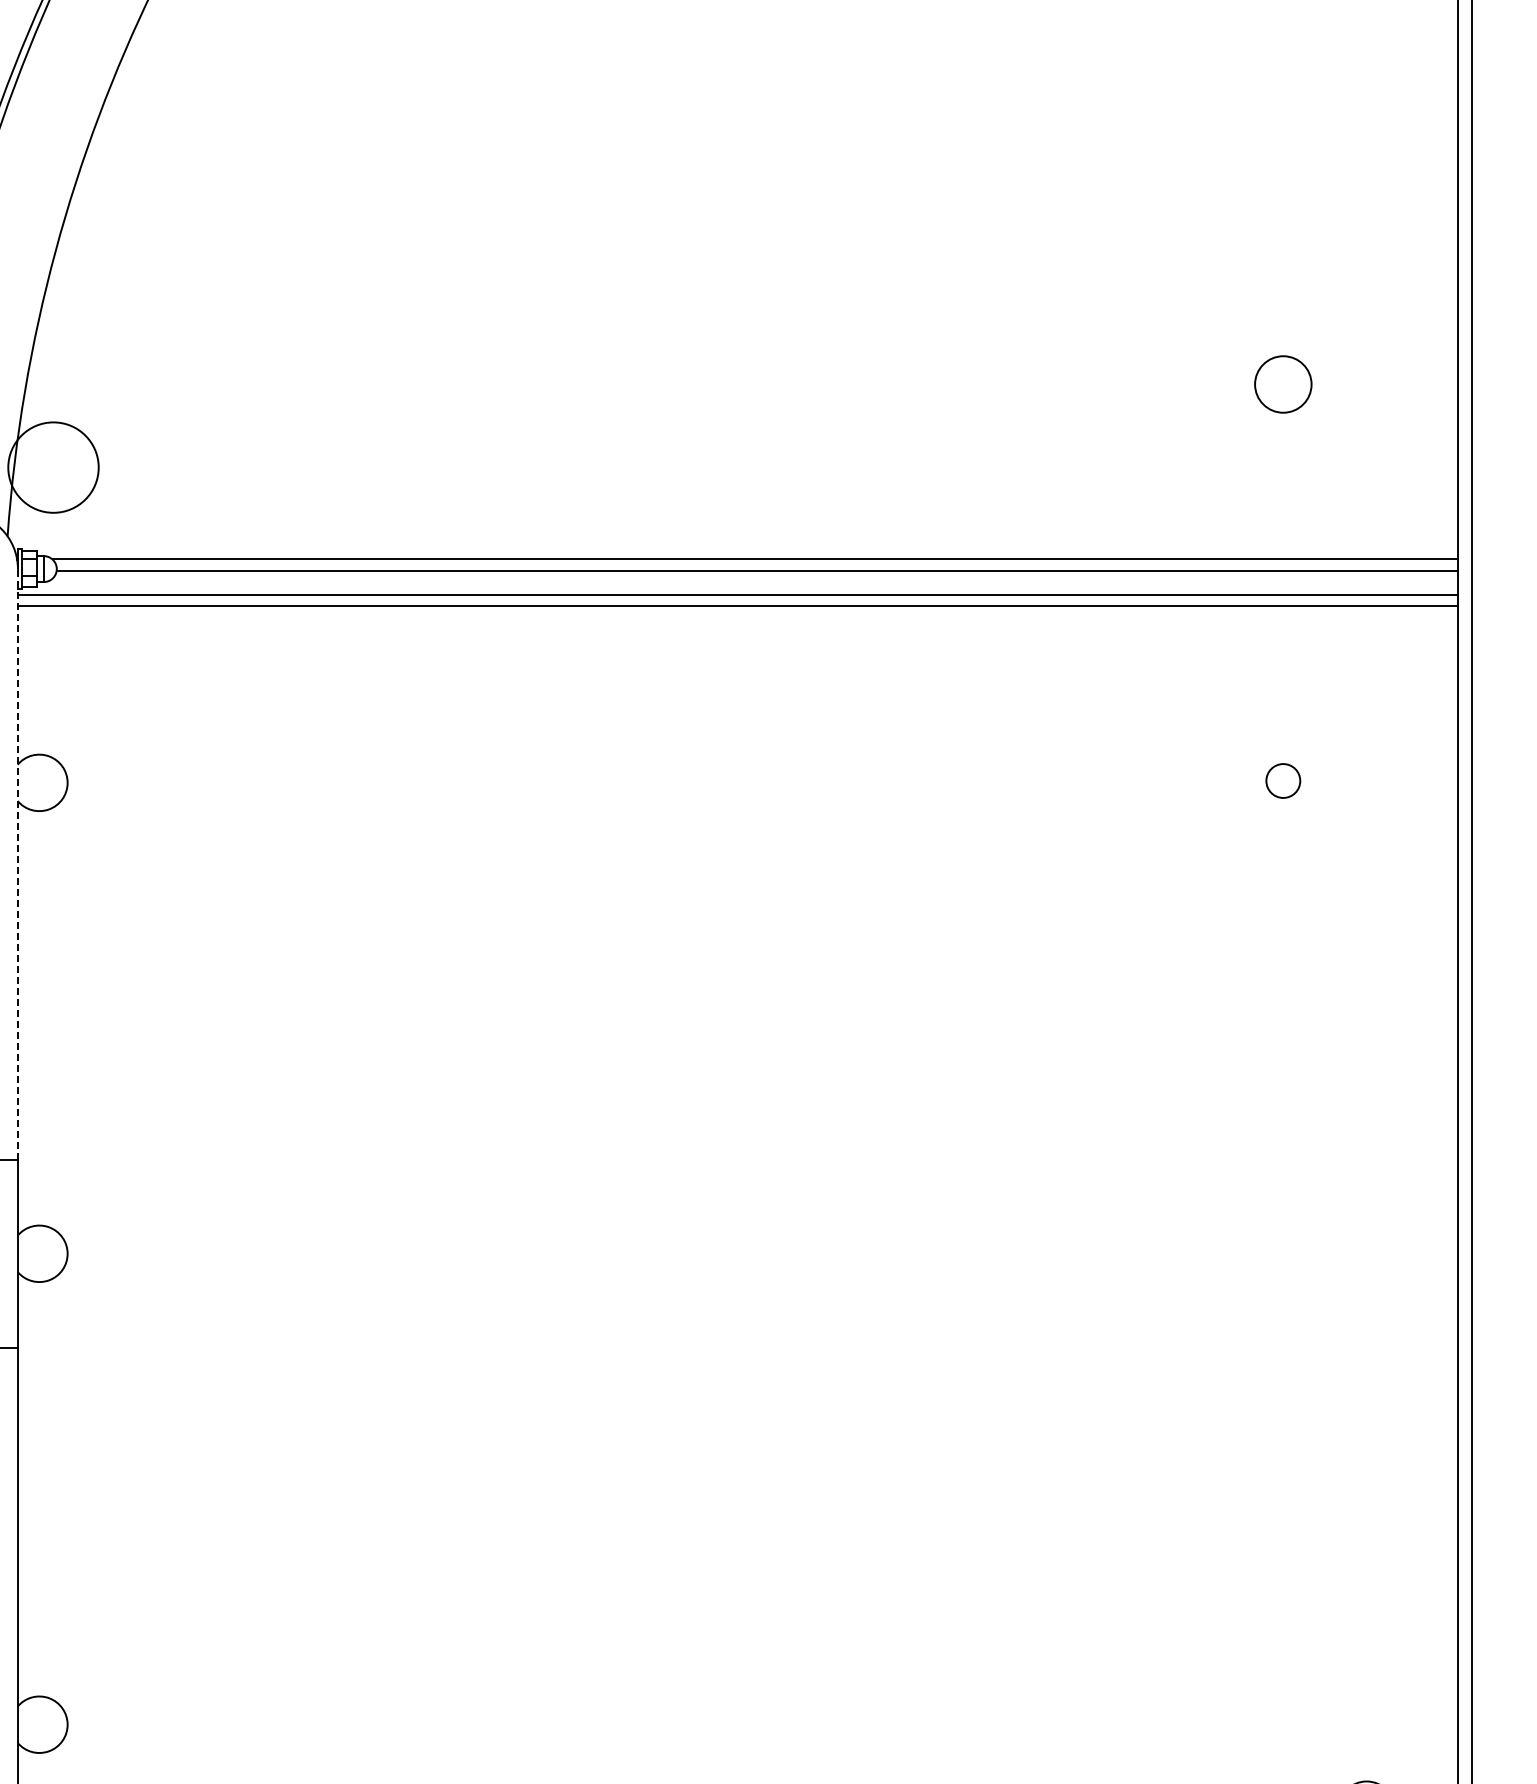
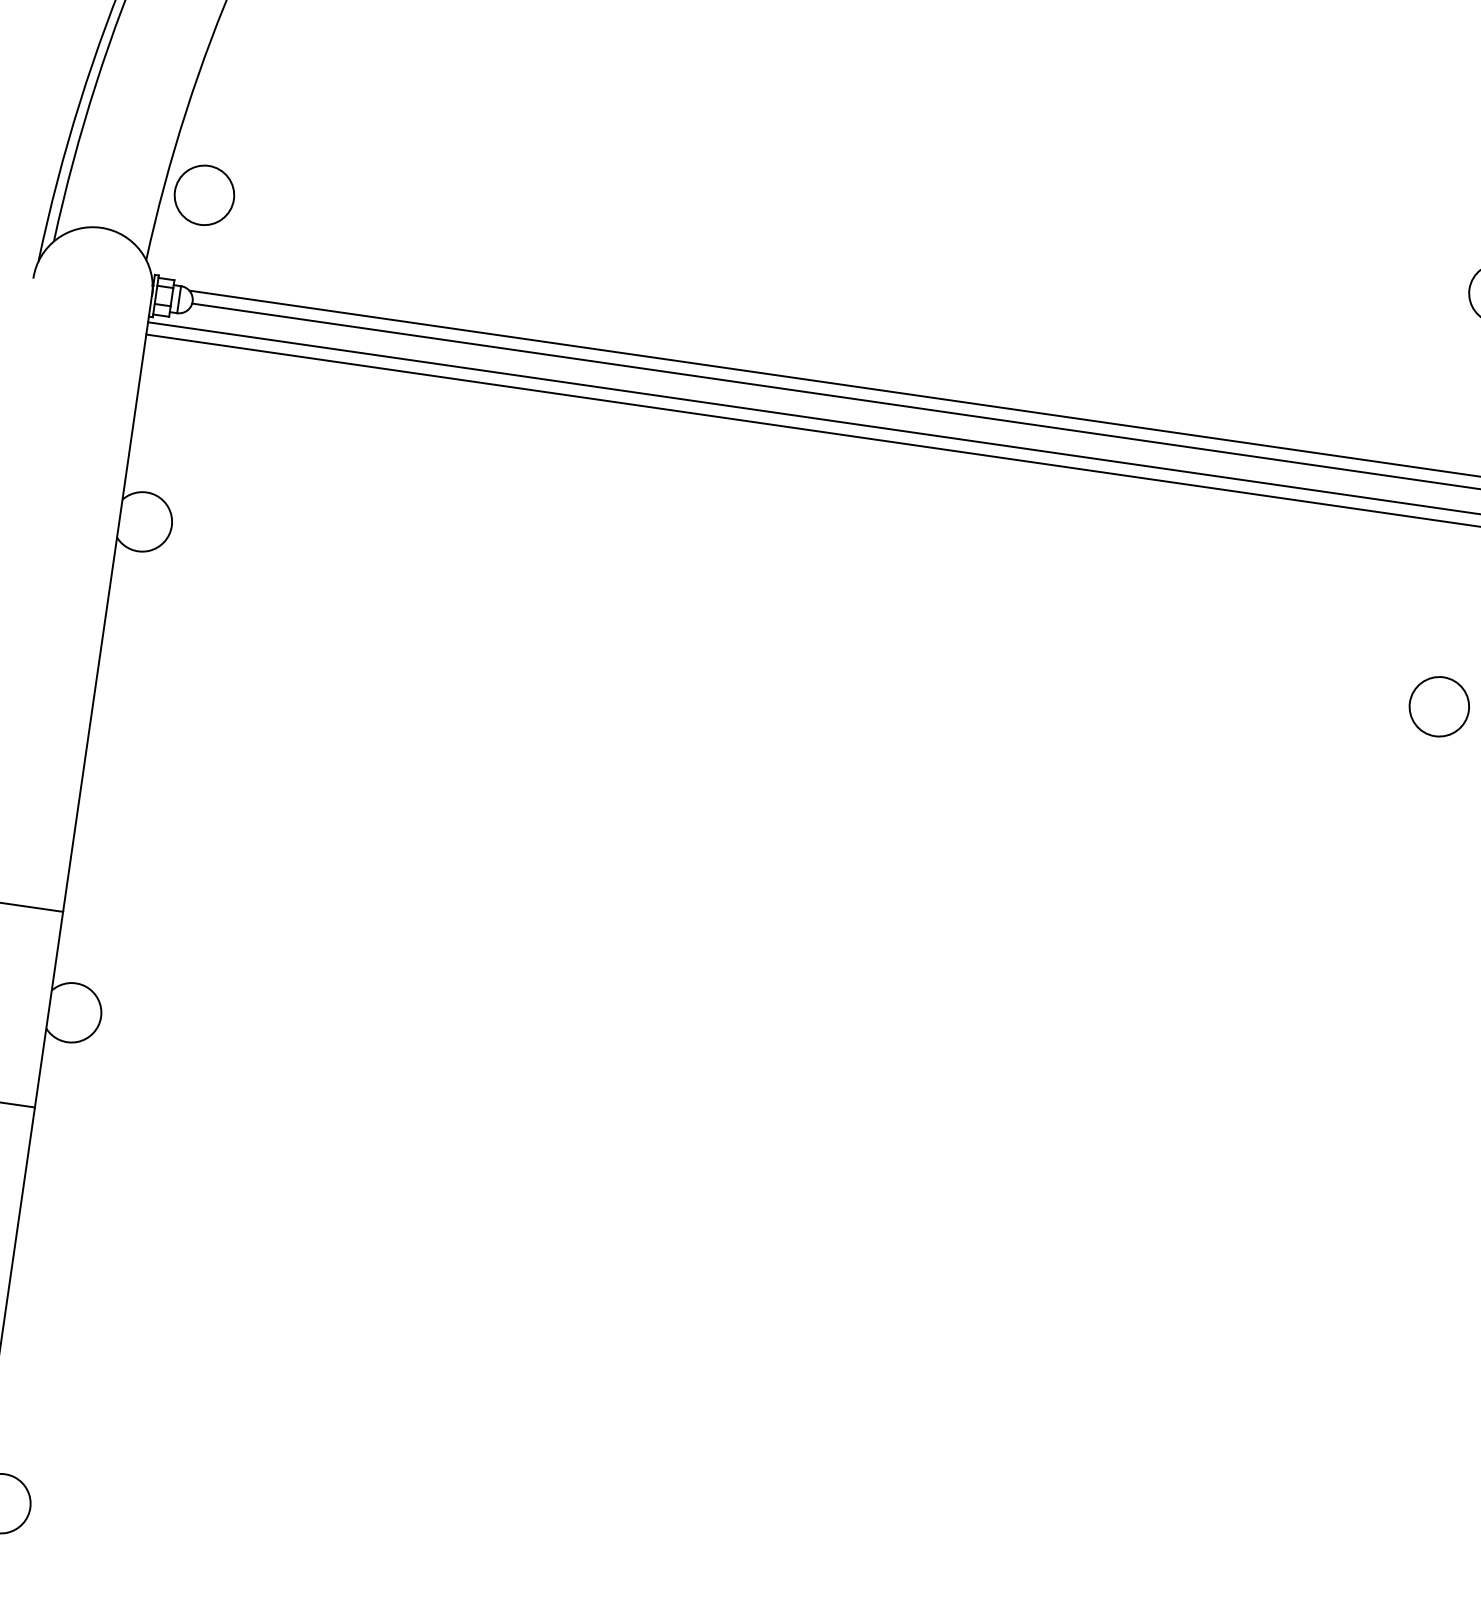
circle: (53, 467) -> (204, 195), size x0.62
circle: (1283, 780) -> (1439, 706), size x1.67
line: (17, 864) -> (107, 603), dashed -> solid

